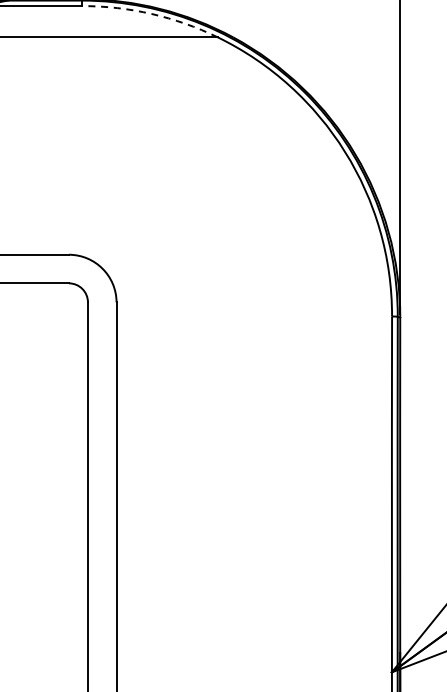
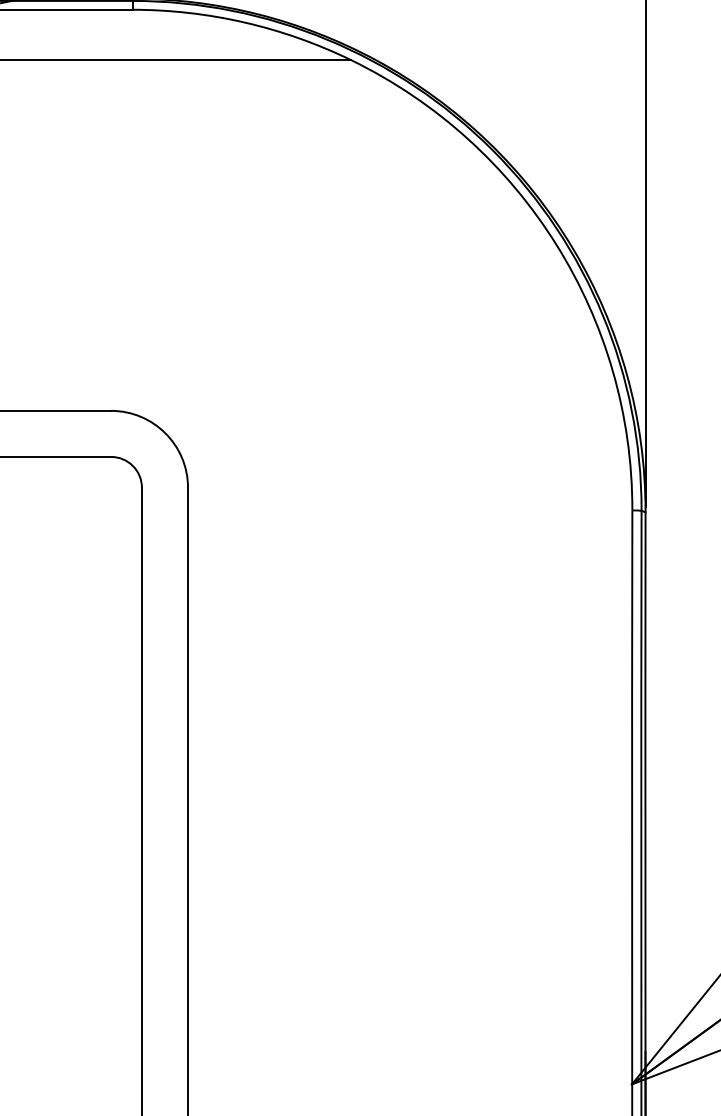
arc: (151, 14) -> (244, 23), dashed -> solid

